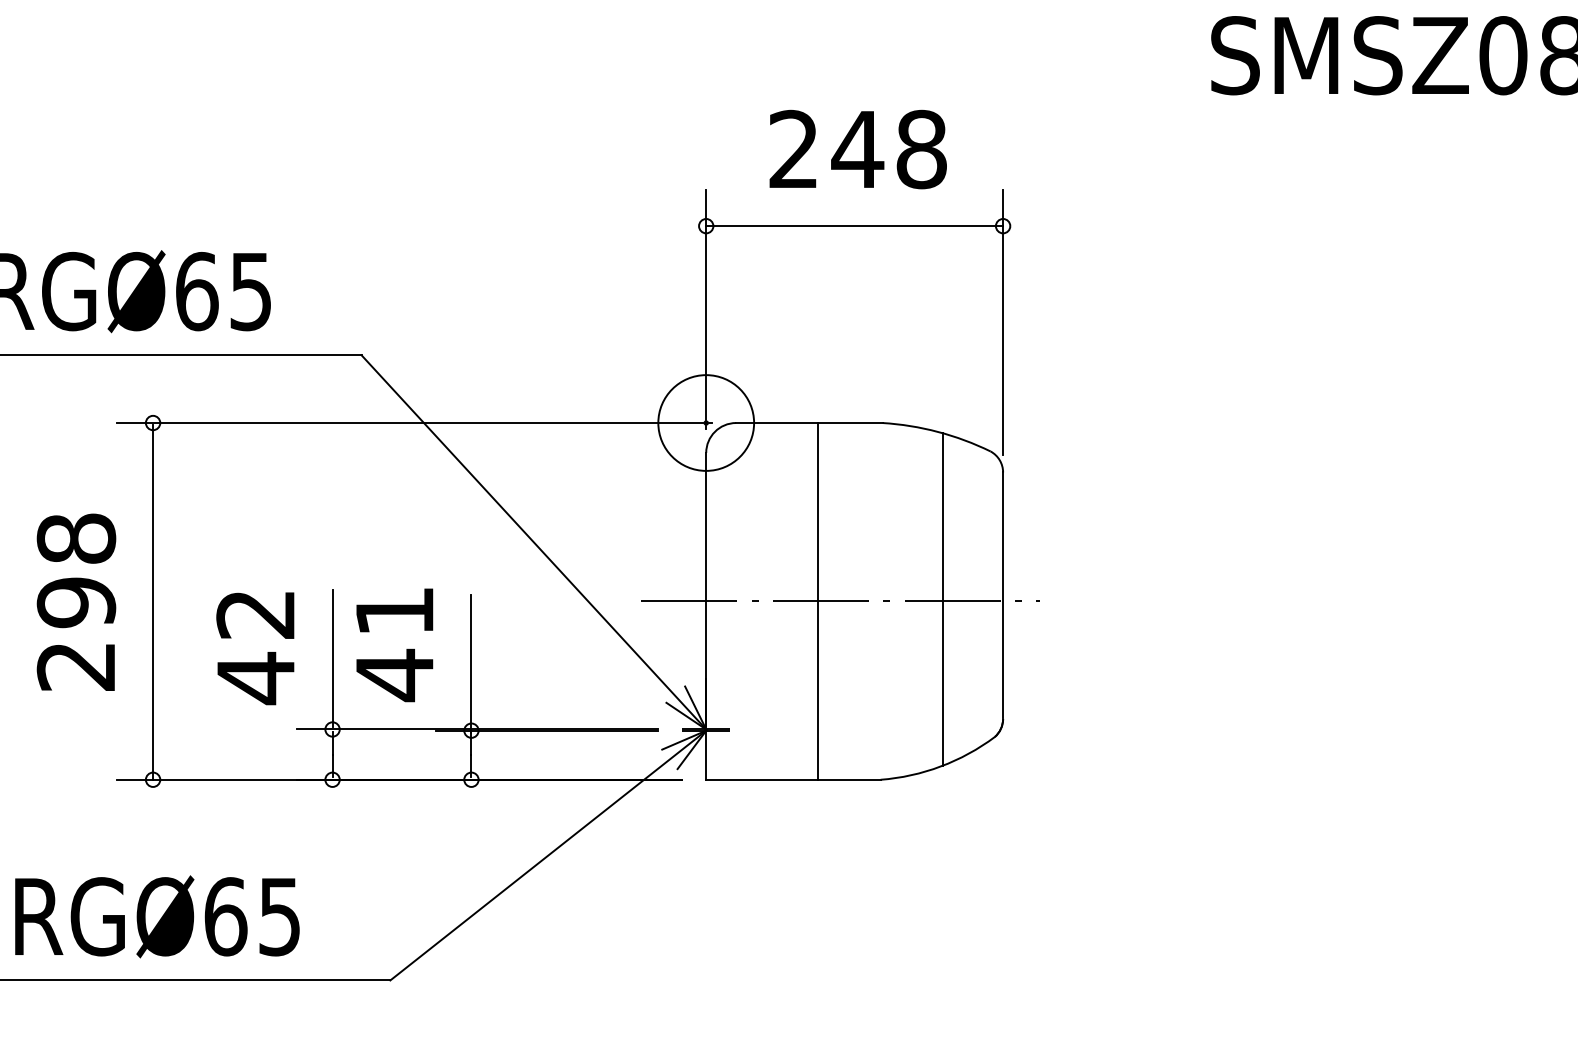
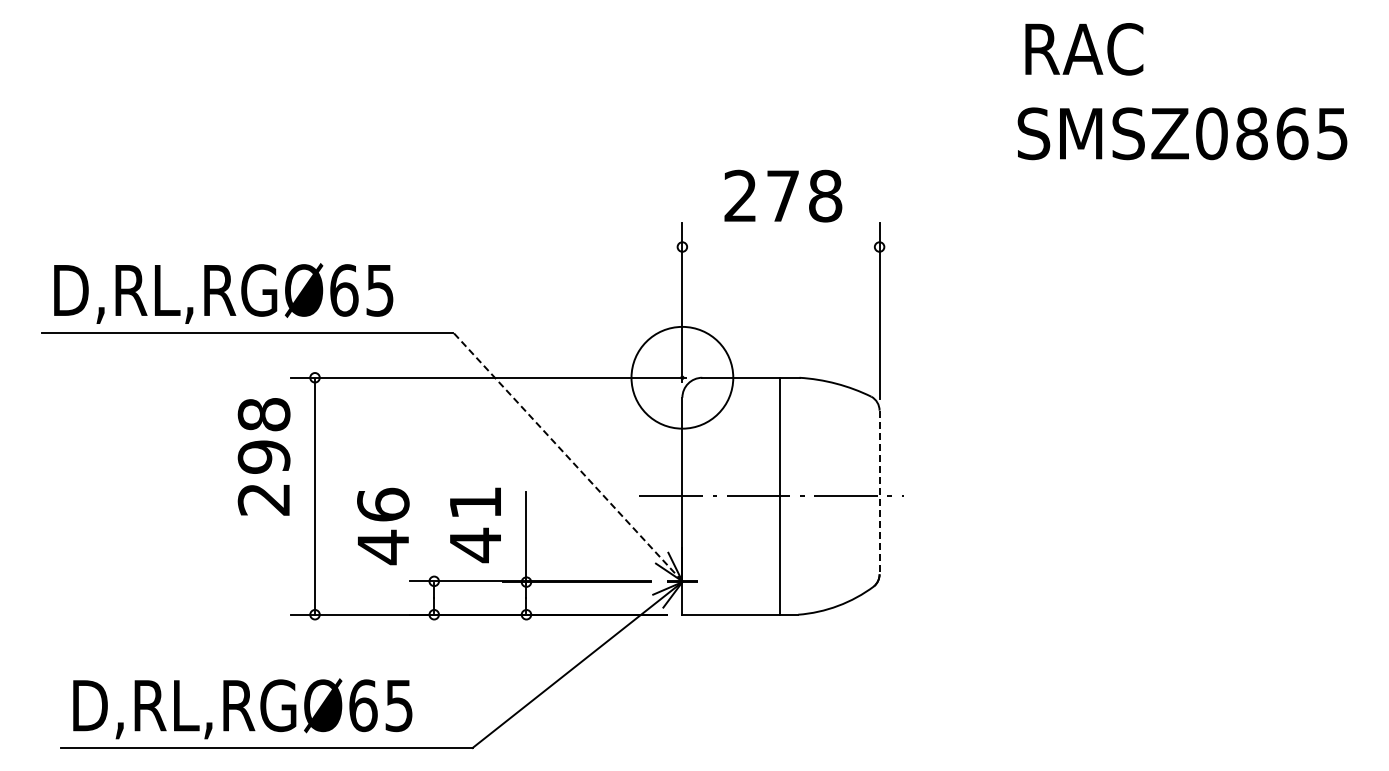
text: (856, 148) -> (782, 195), 248 -> 278
line: (853, 226) -> (780, 247), removed
circle: (706, 422) -> (682, 377), size x1.6
line: (533, 543) -> (567, 457), solid -> dashed
line: (1002, 595) -> (879, 492), solid -> dashed
line: (942, 598) -> (839, 494), removed
line: (817, 600) -> (780, 495), moved
text: (75, 601) -> (263, 456), moved
text: (256, 613) -> (383, 504), 42 -> 46
line: (332, 657) -> (434, 533), removed

